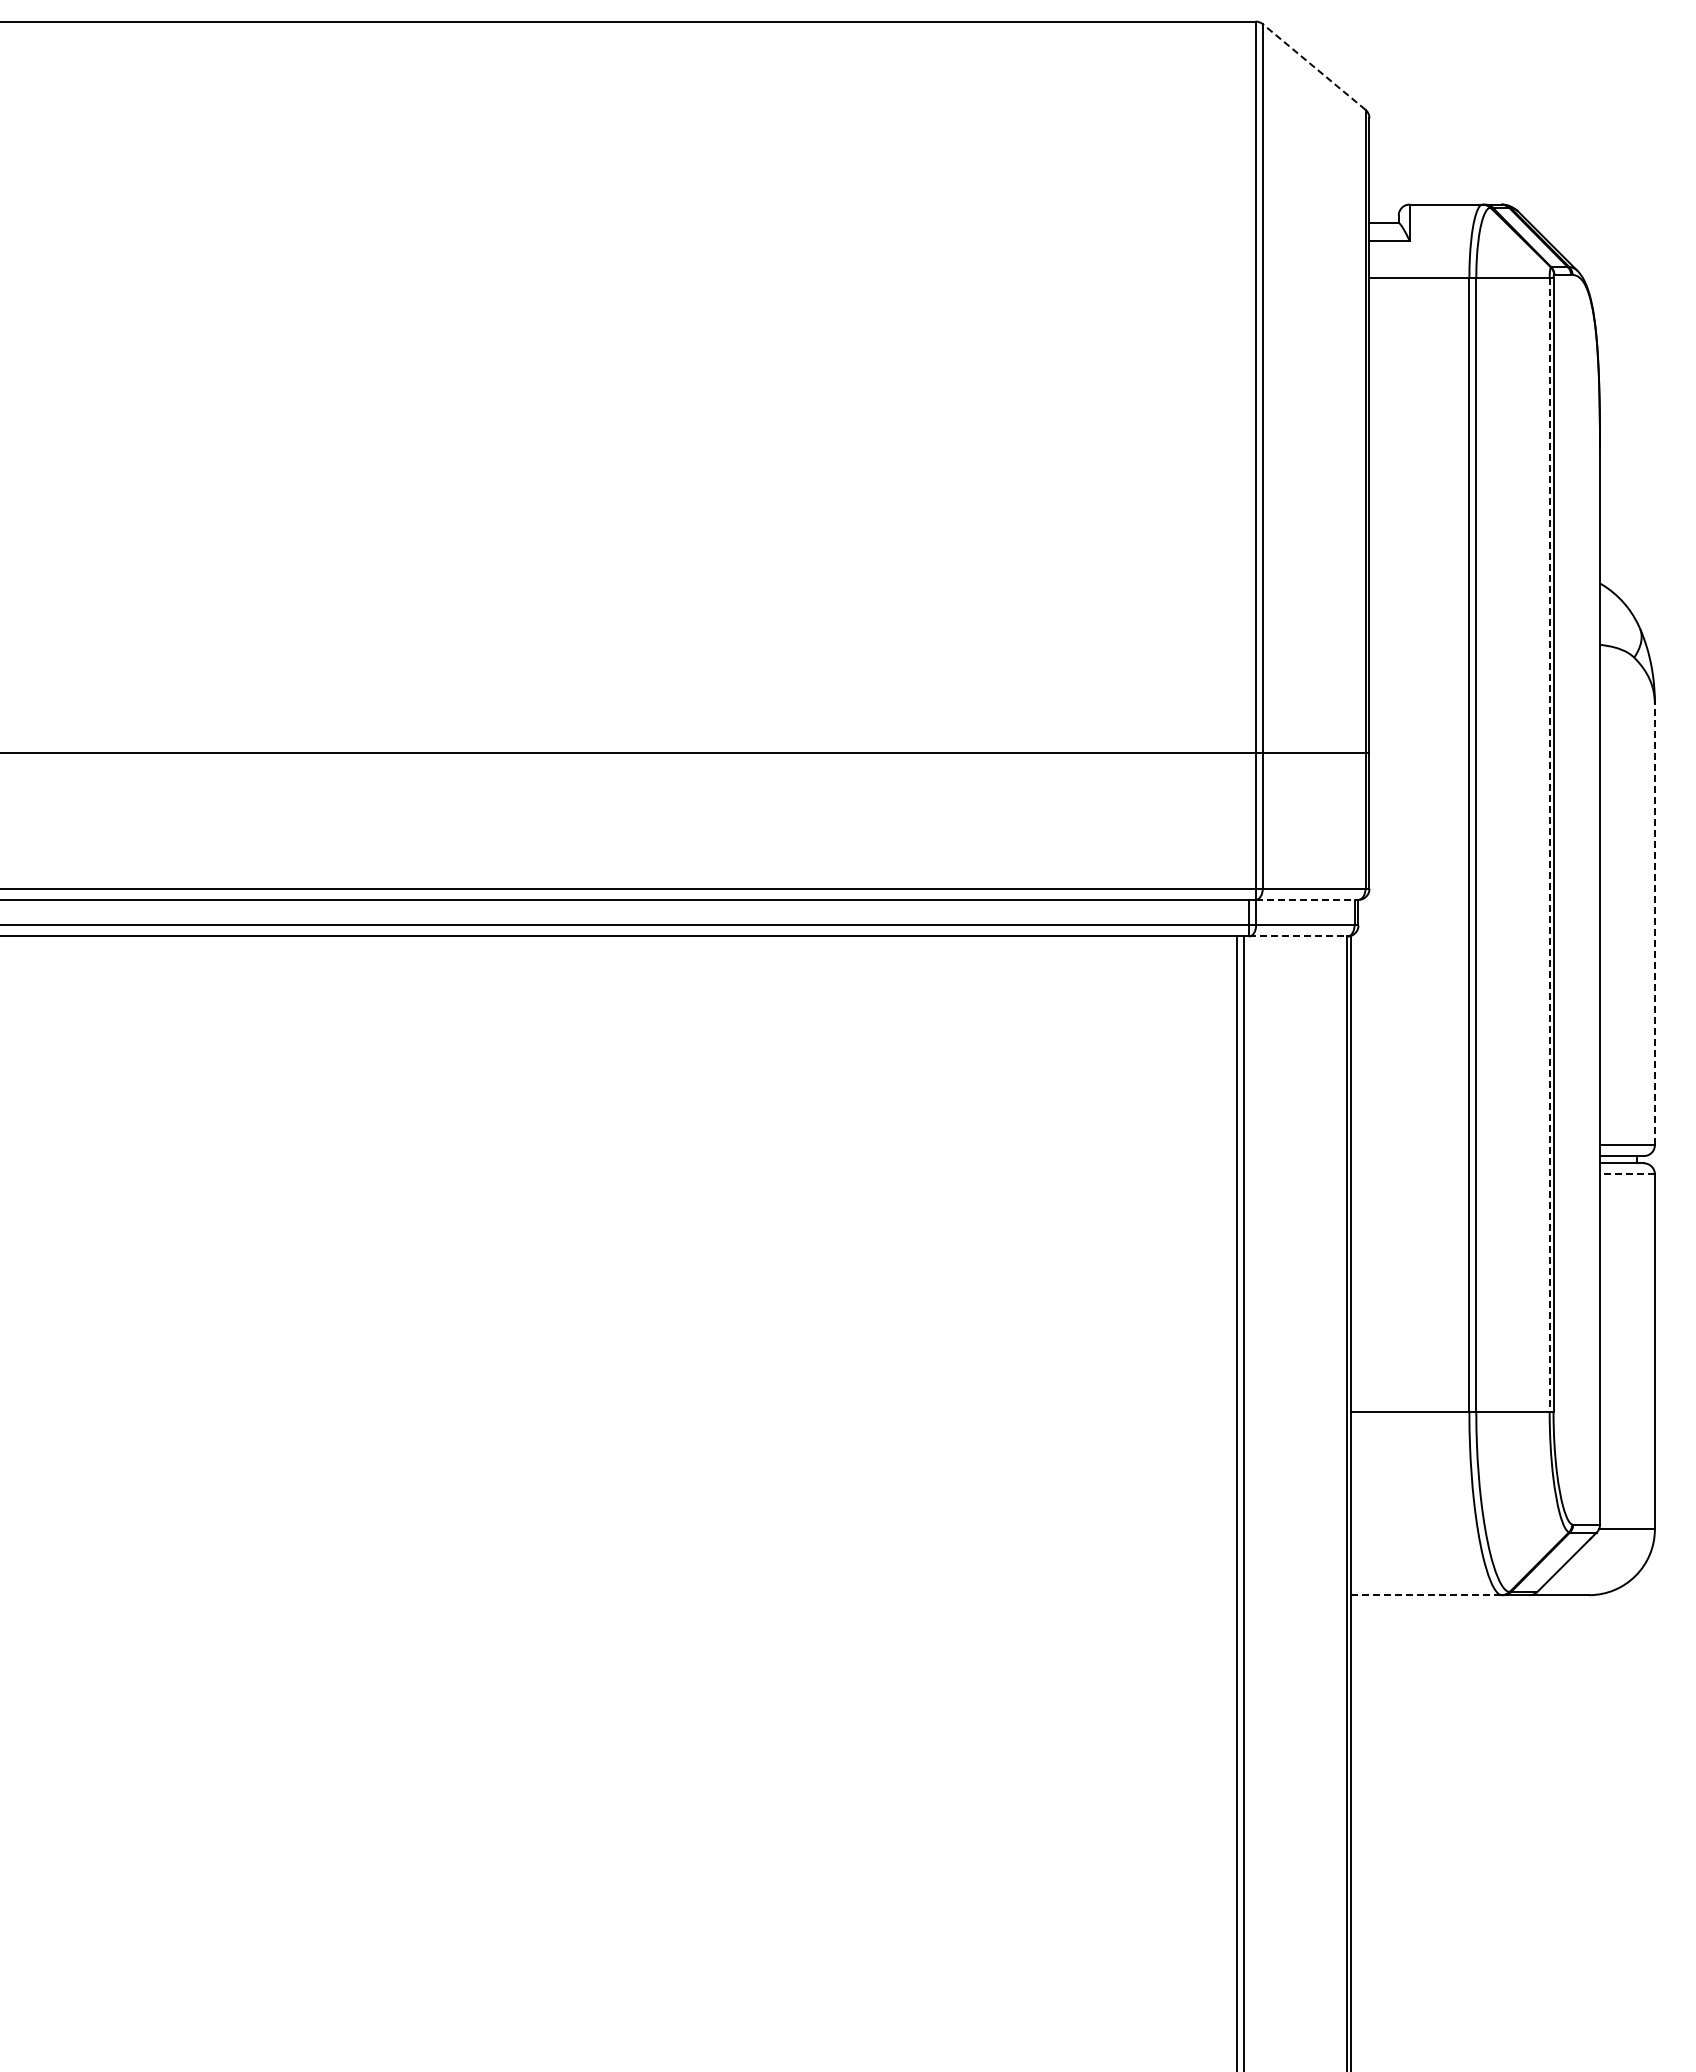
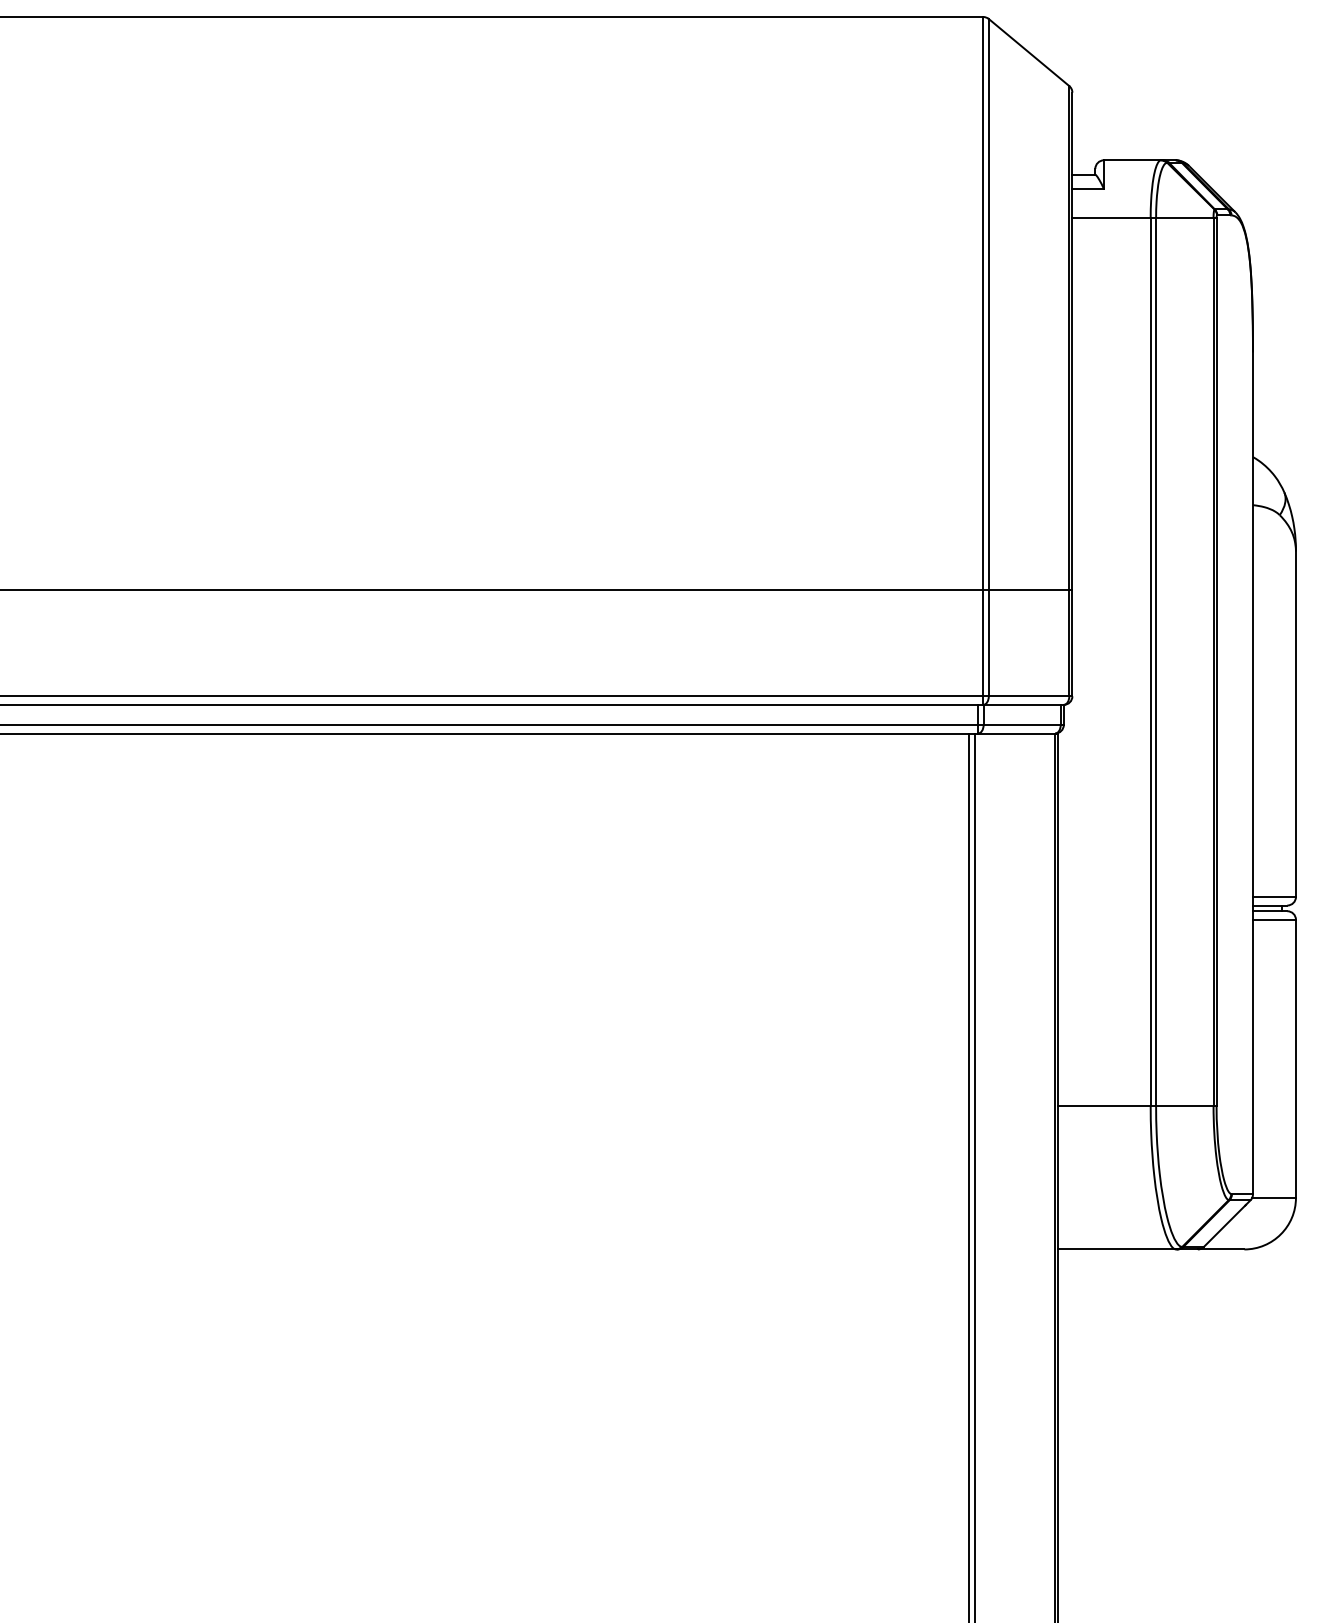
line: (1314, 66) -> (1029, 52), dashed -> solid
line: (1549, 845) -> (1213, 662), dashed -> solid
line: (1307, 899) -> (1023, 704), dashed -> solid
line: (1654, 924) -> (1295, 724), dashed -> solid
line: (1298, 936) -> (1016, 733), dashed -> solid
line: (1626, 1174) -> (1273, 919), dashed -> solid
line: (1427, 1595) -> (1117, 1249), dashed -> solid

